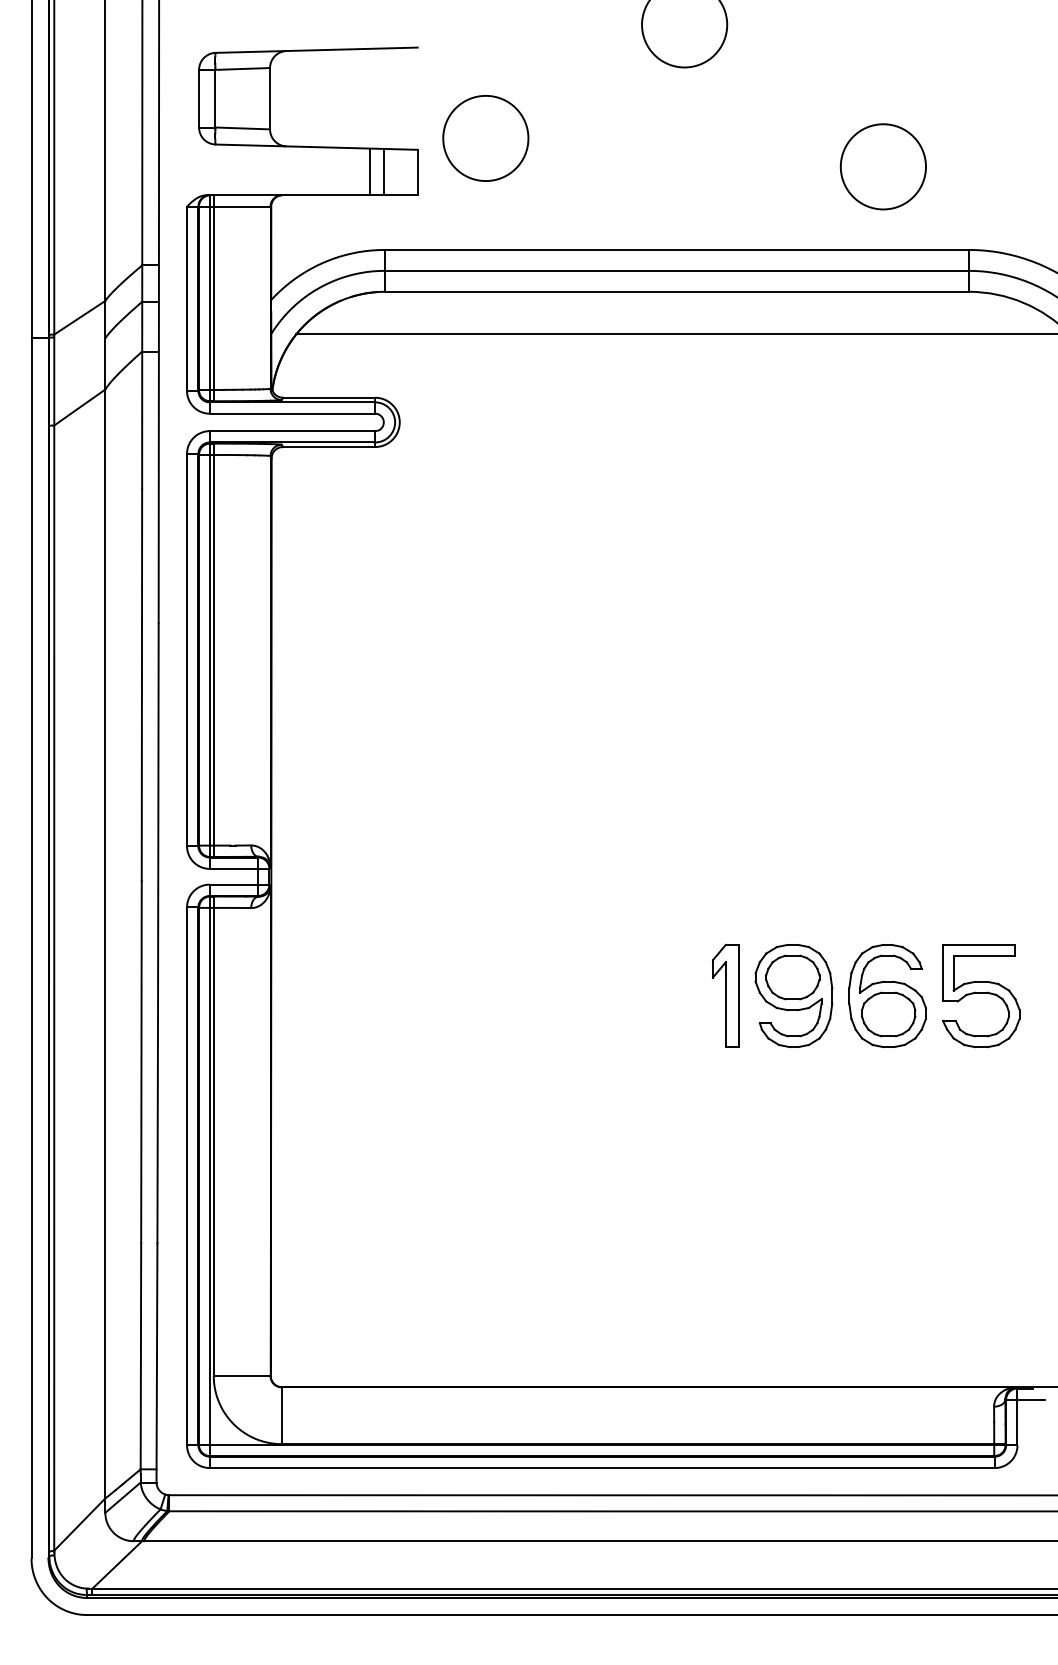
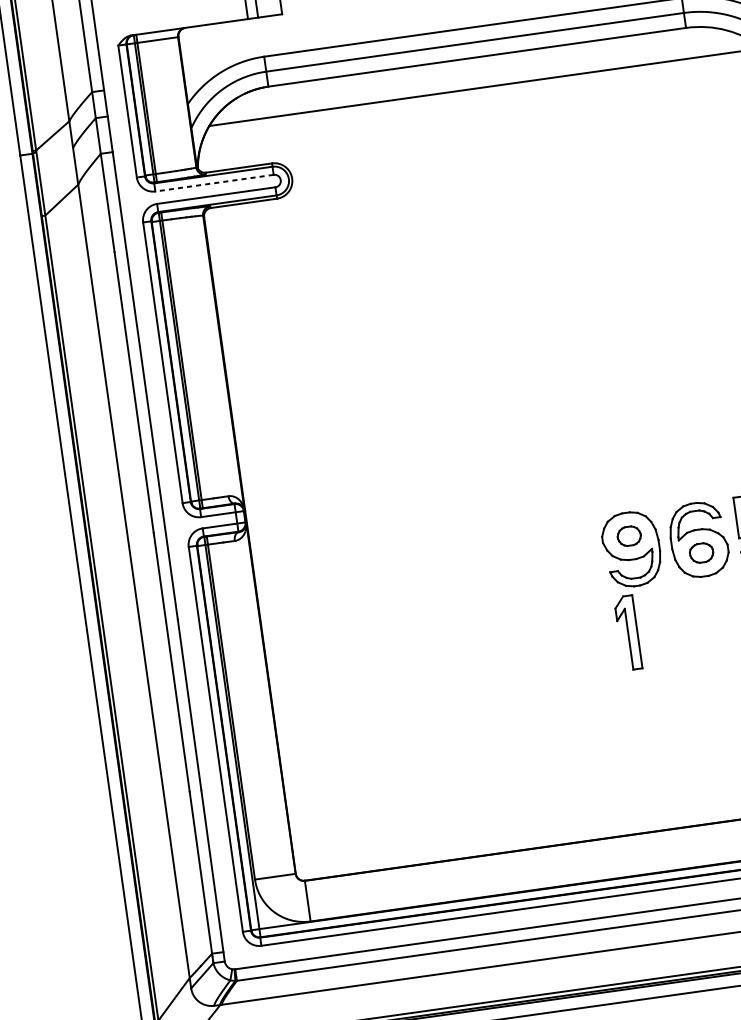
line: (292, 413) -> (214, 183), solid -> dashed
part: (792, 977) -> (629, 536), size x0.6
part: (725, 995) -> (627, 632), moved
part: (888, 1014) -> (701, 553), size x0.6

